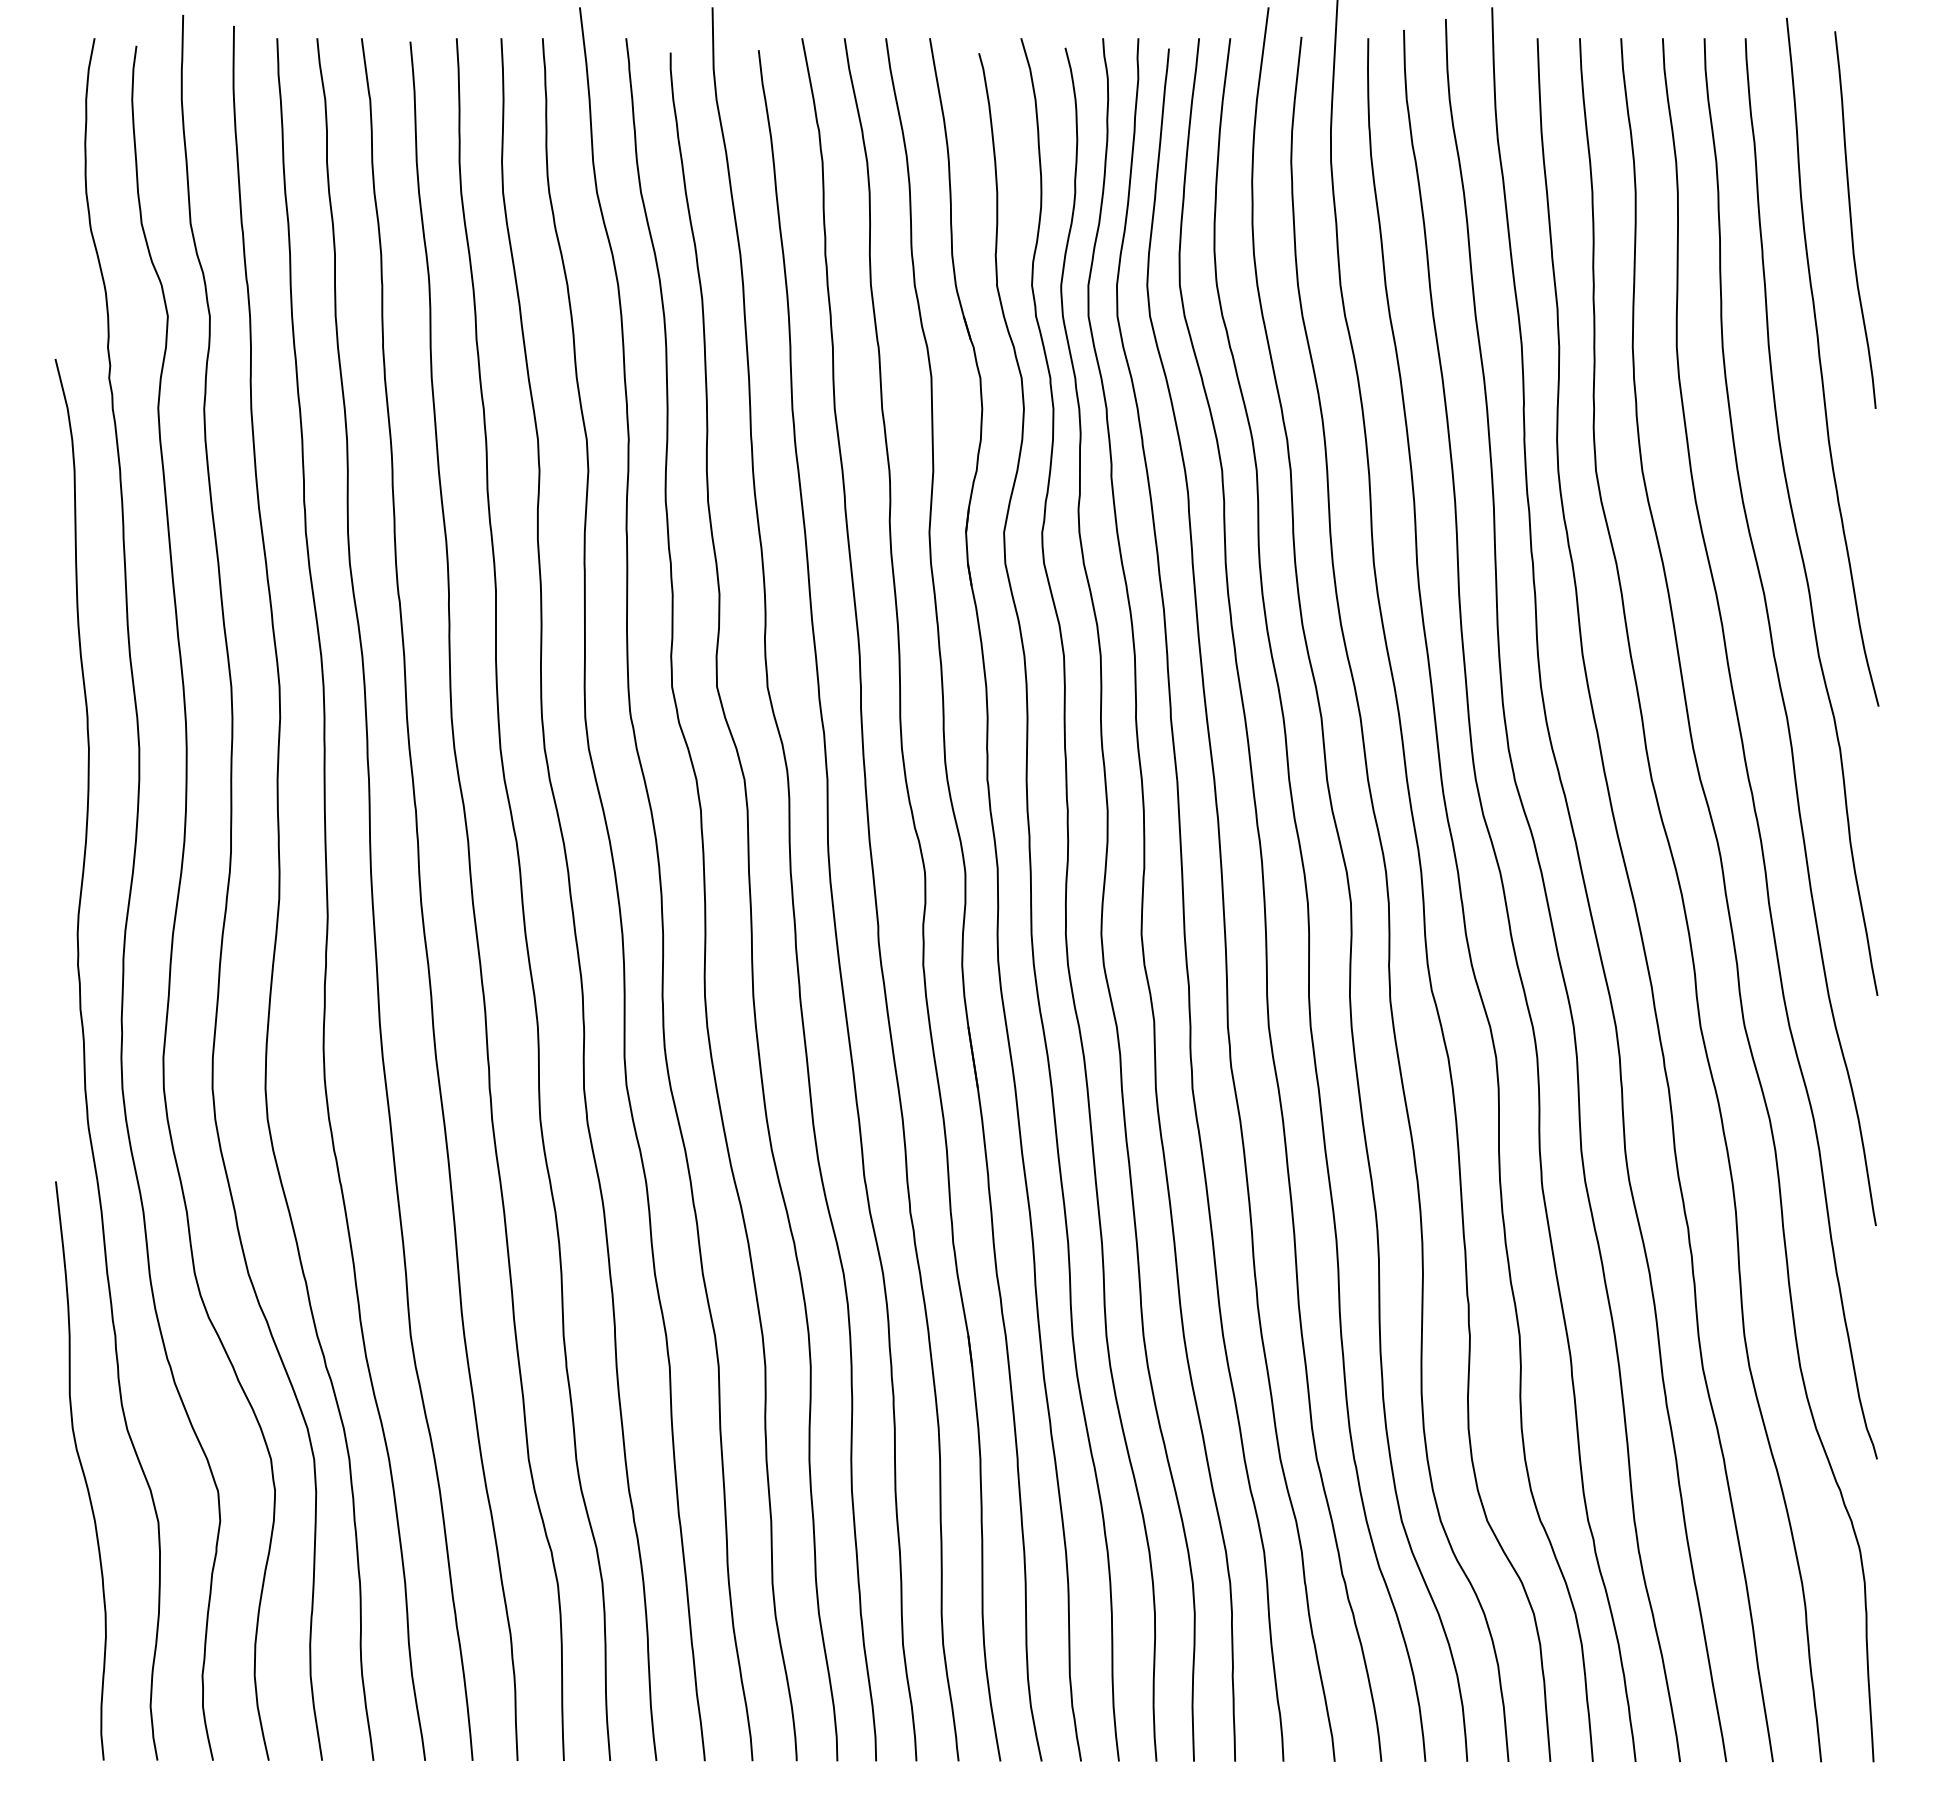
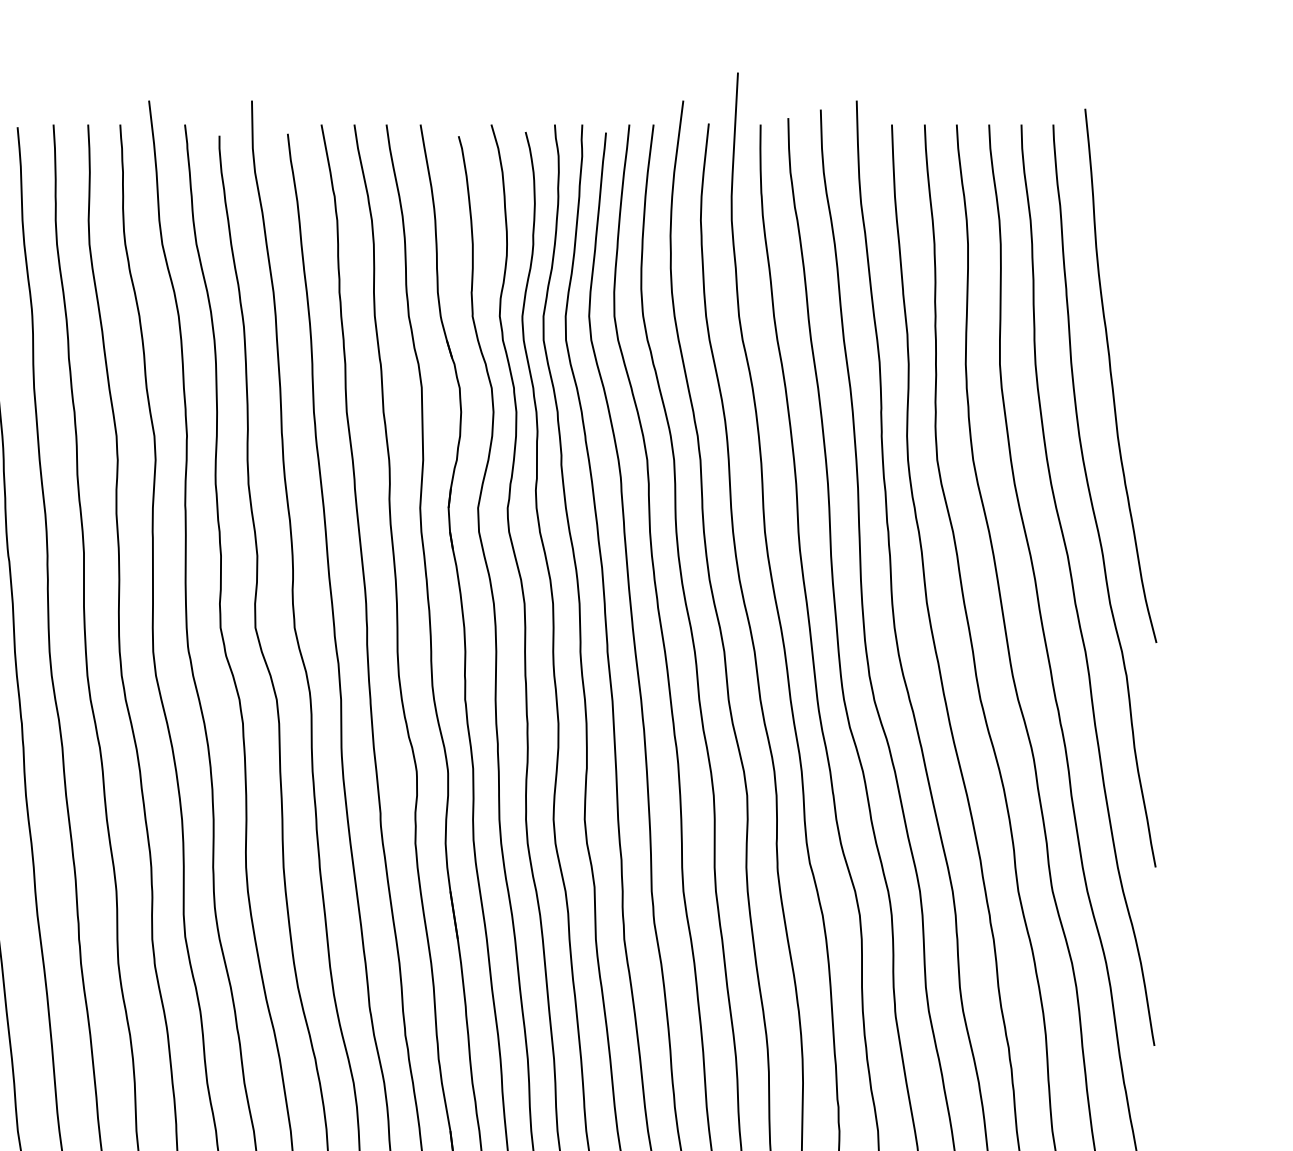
curve: (1851, 219) -> (1135, 265), removed

